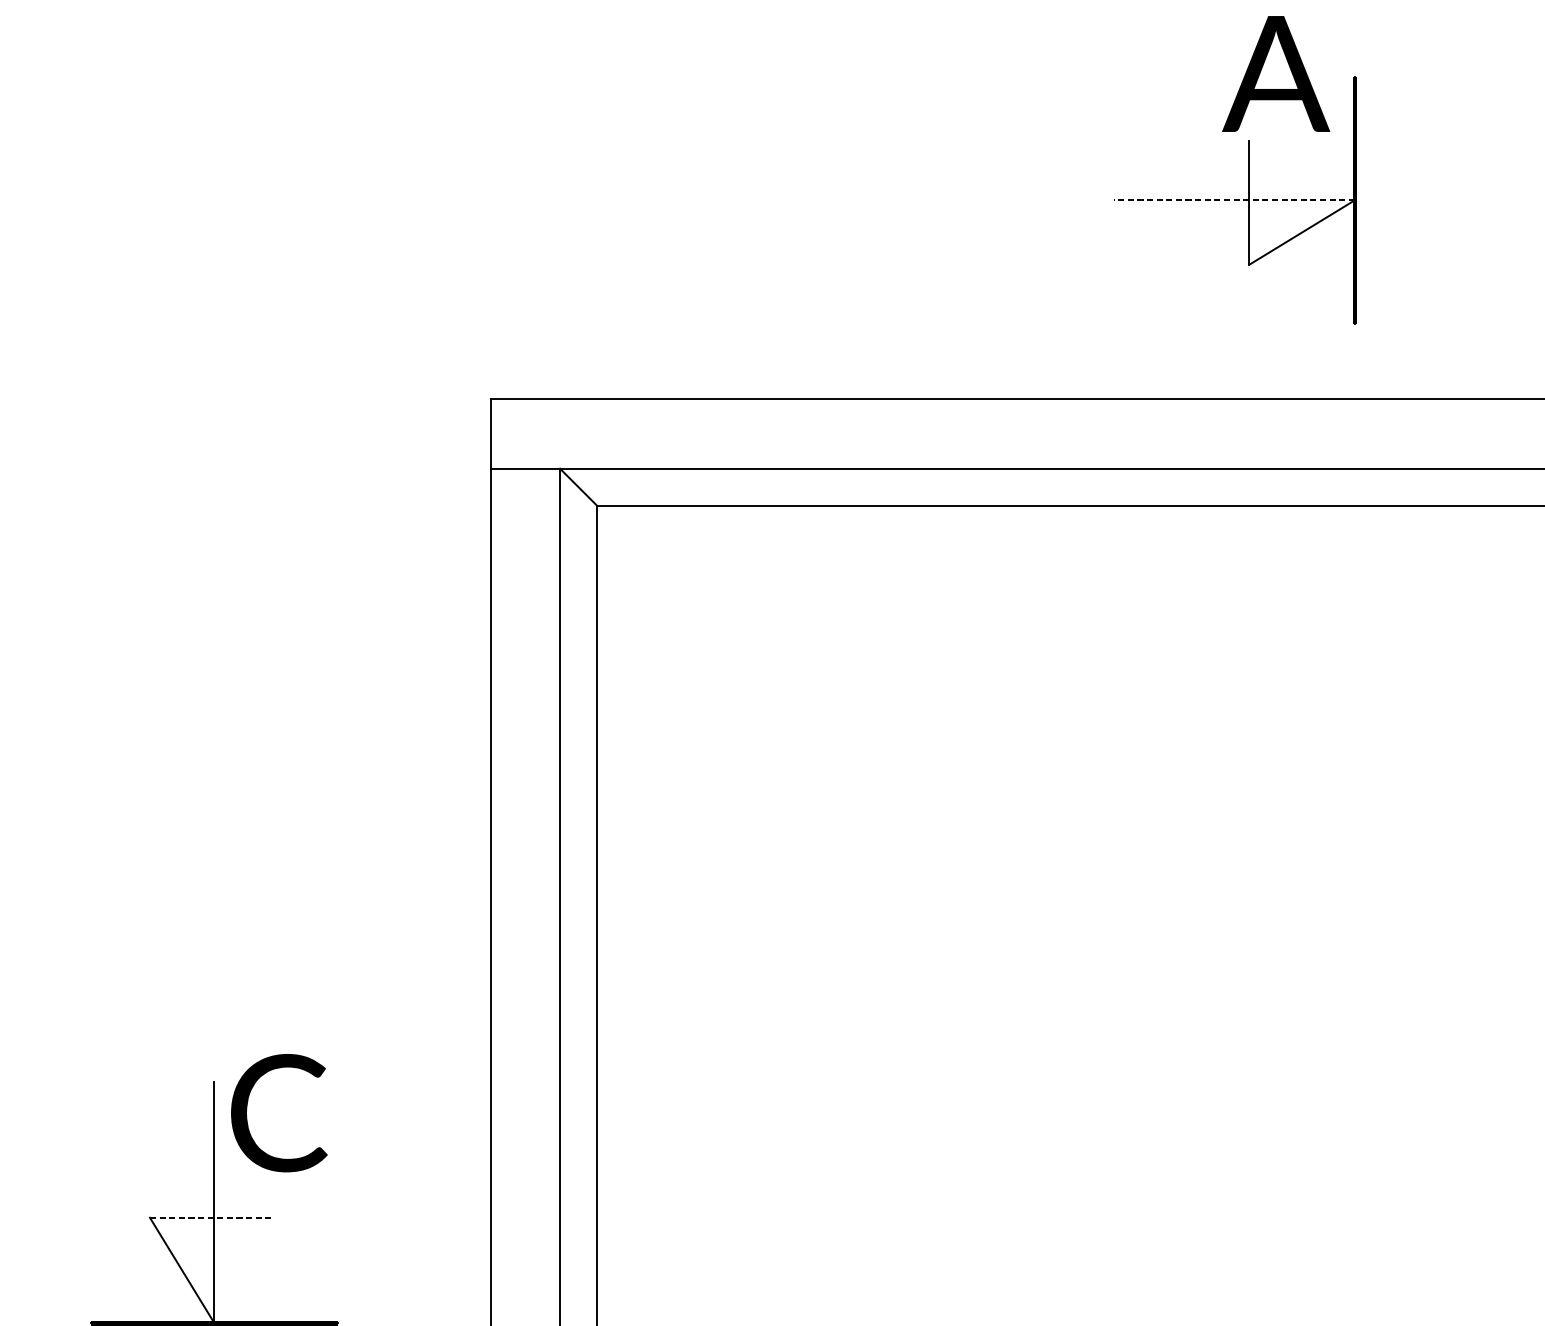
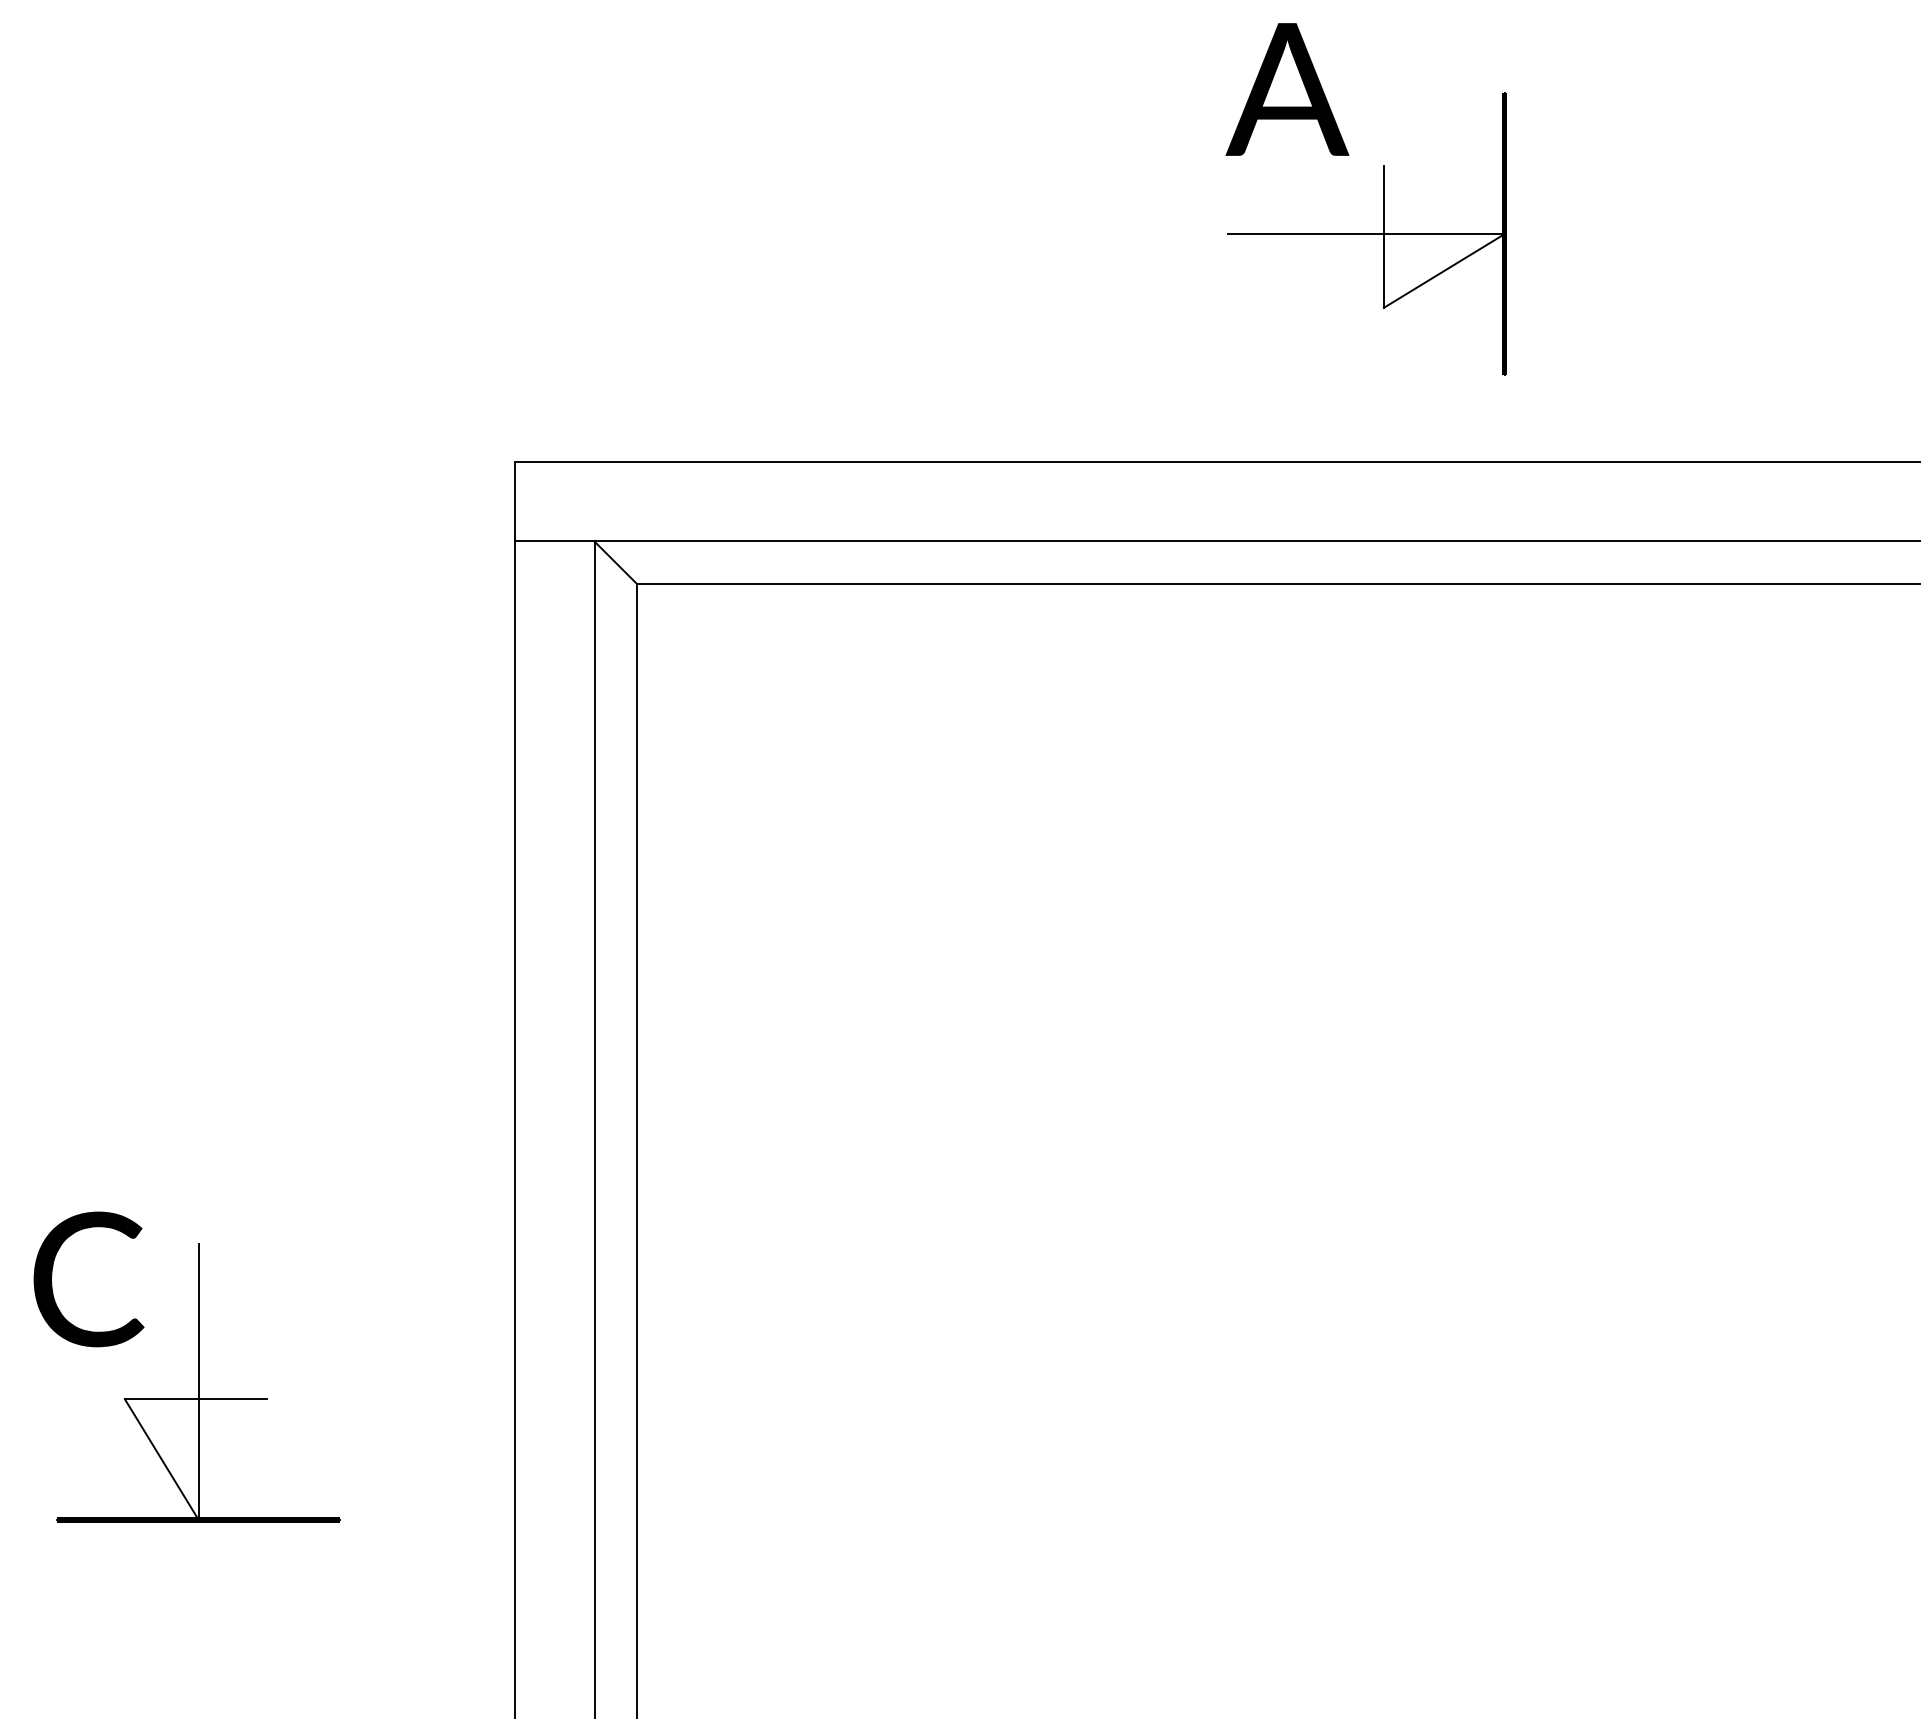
text: (1276, 73) -> (1287, 89), moved
line: (1234, 200) -> (1366, 234), dashed -> solid
text: (278, 1113) -> (88, 1279), moved
line: (211, 1218) -> (195, 1399), dashed -> solid

